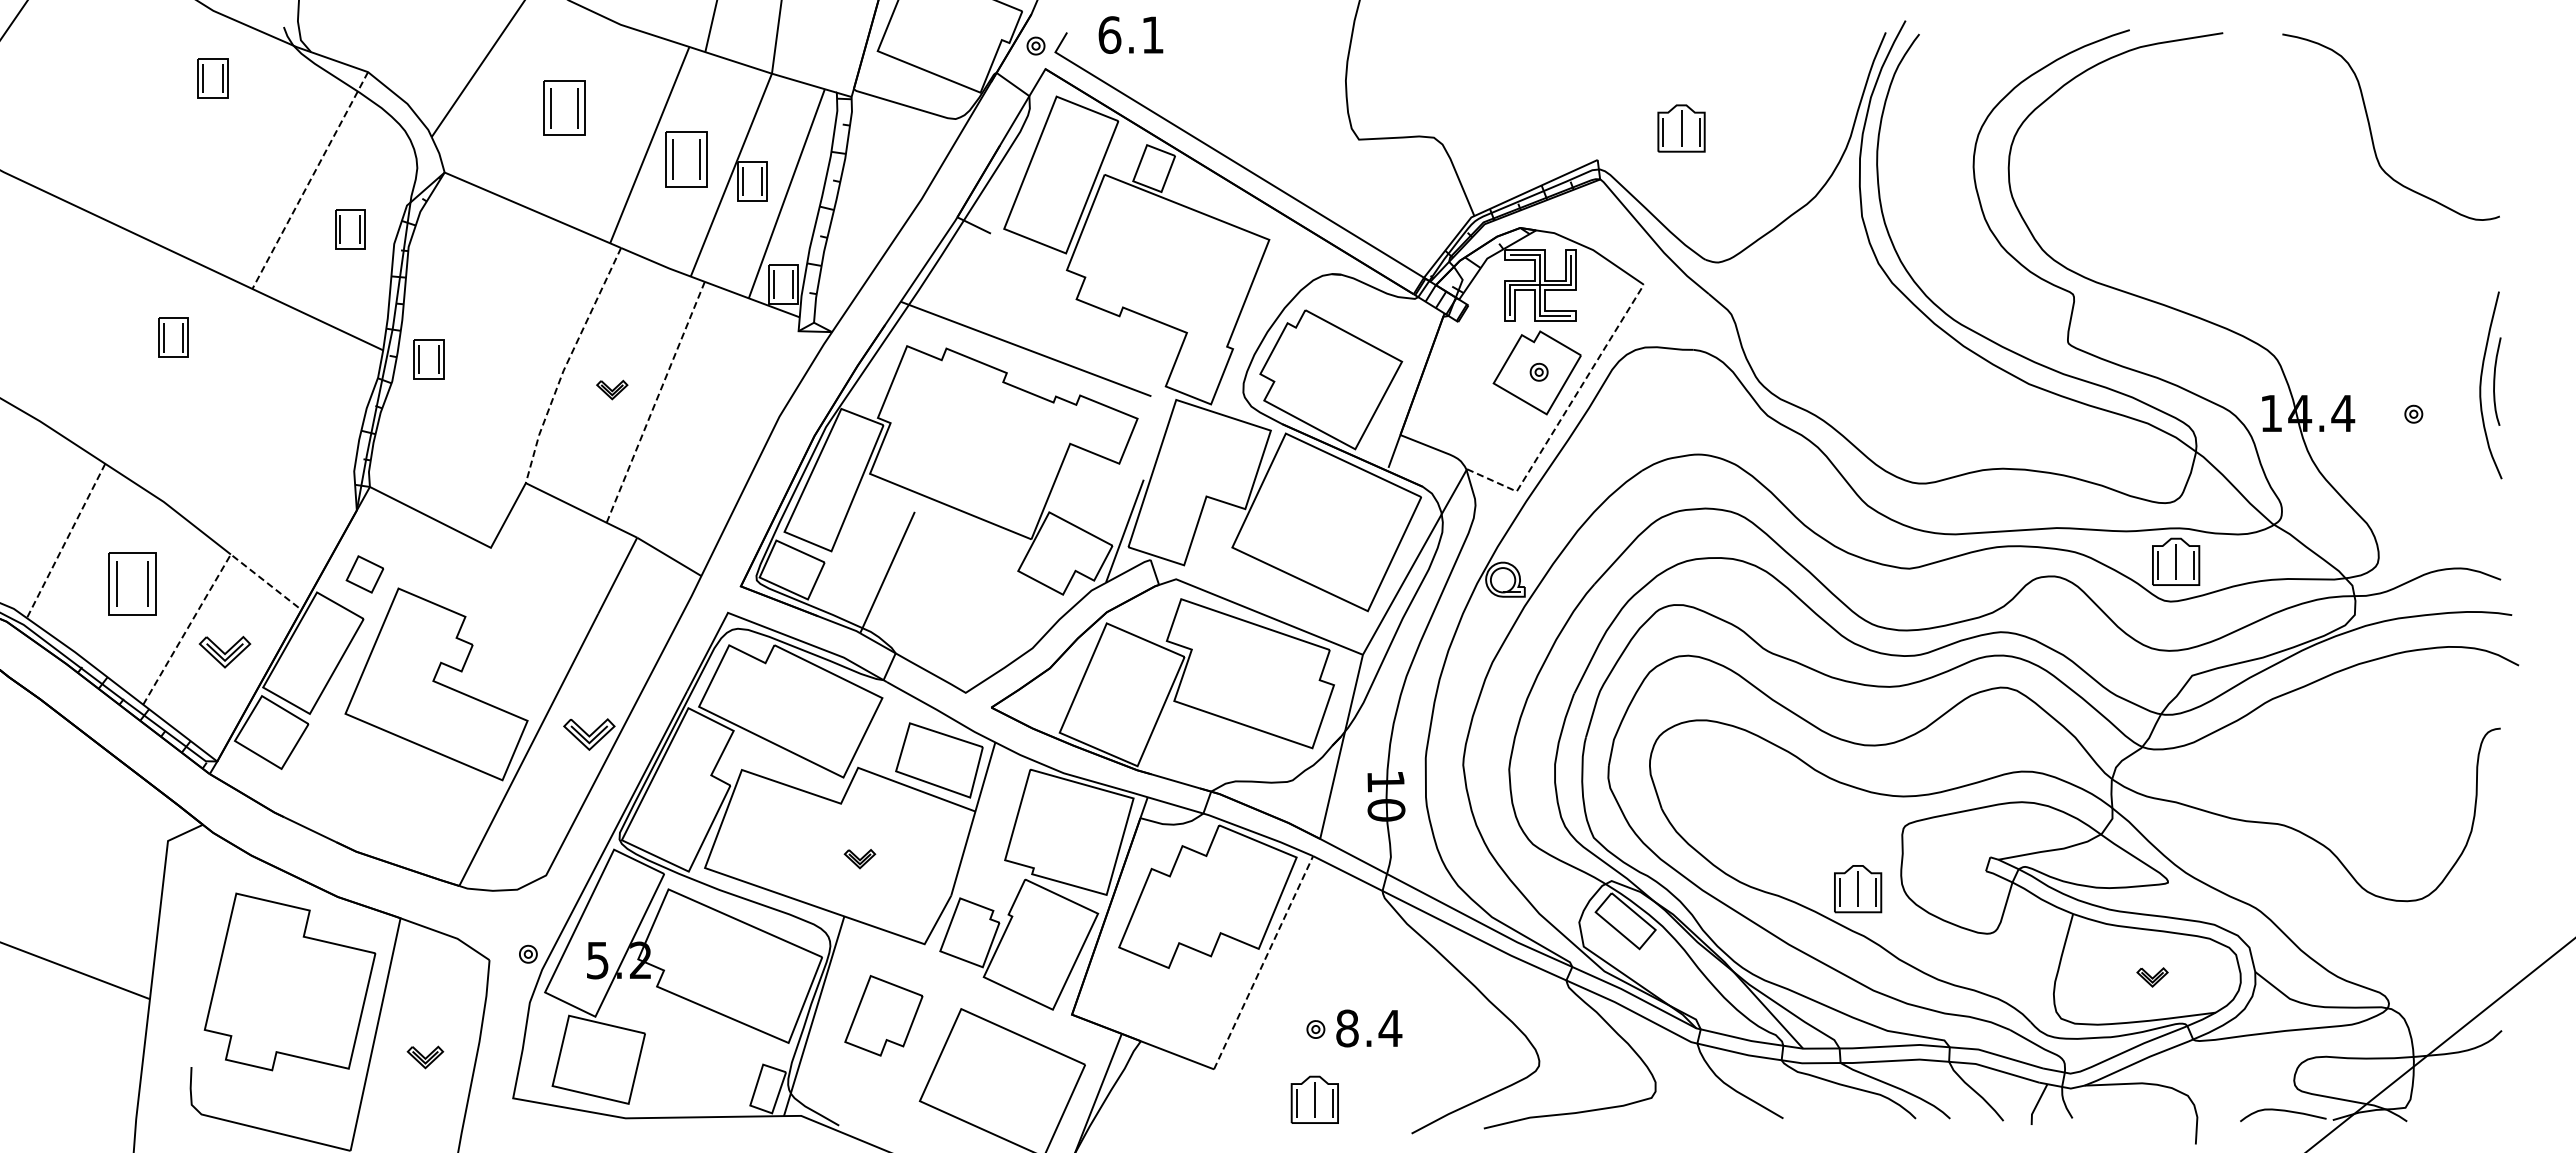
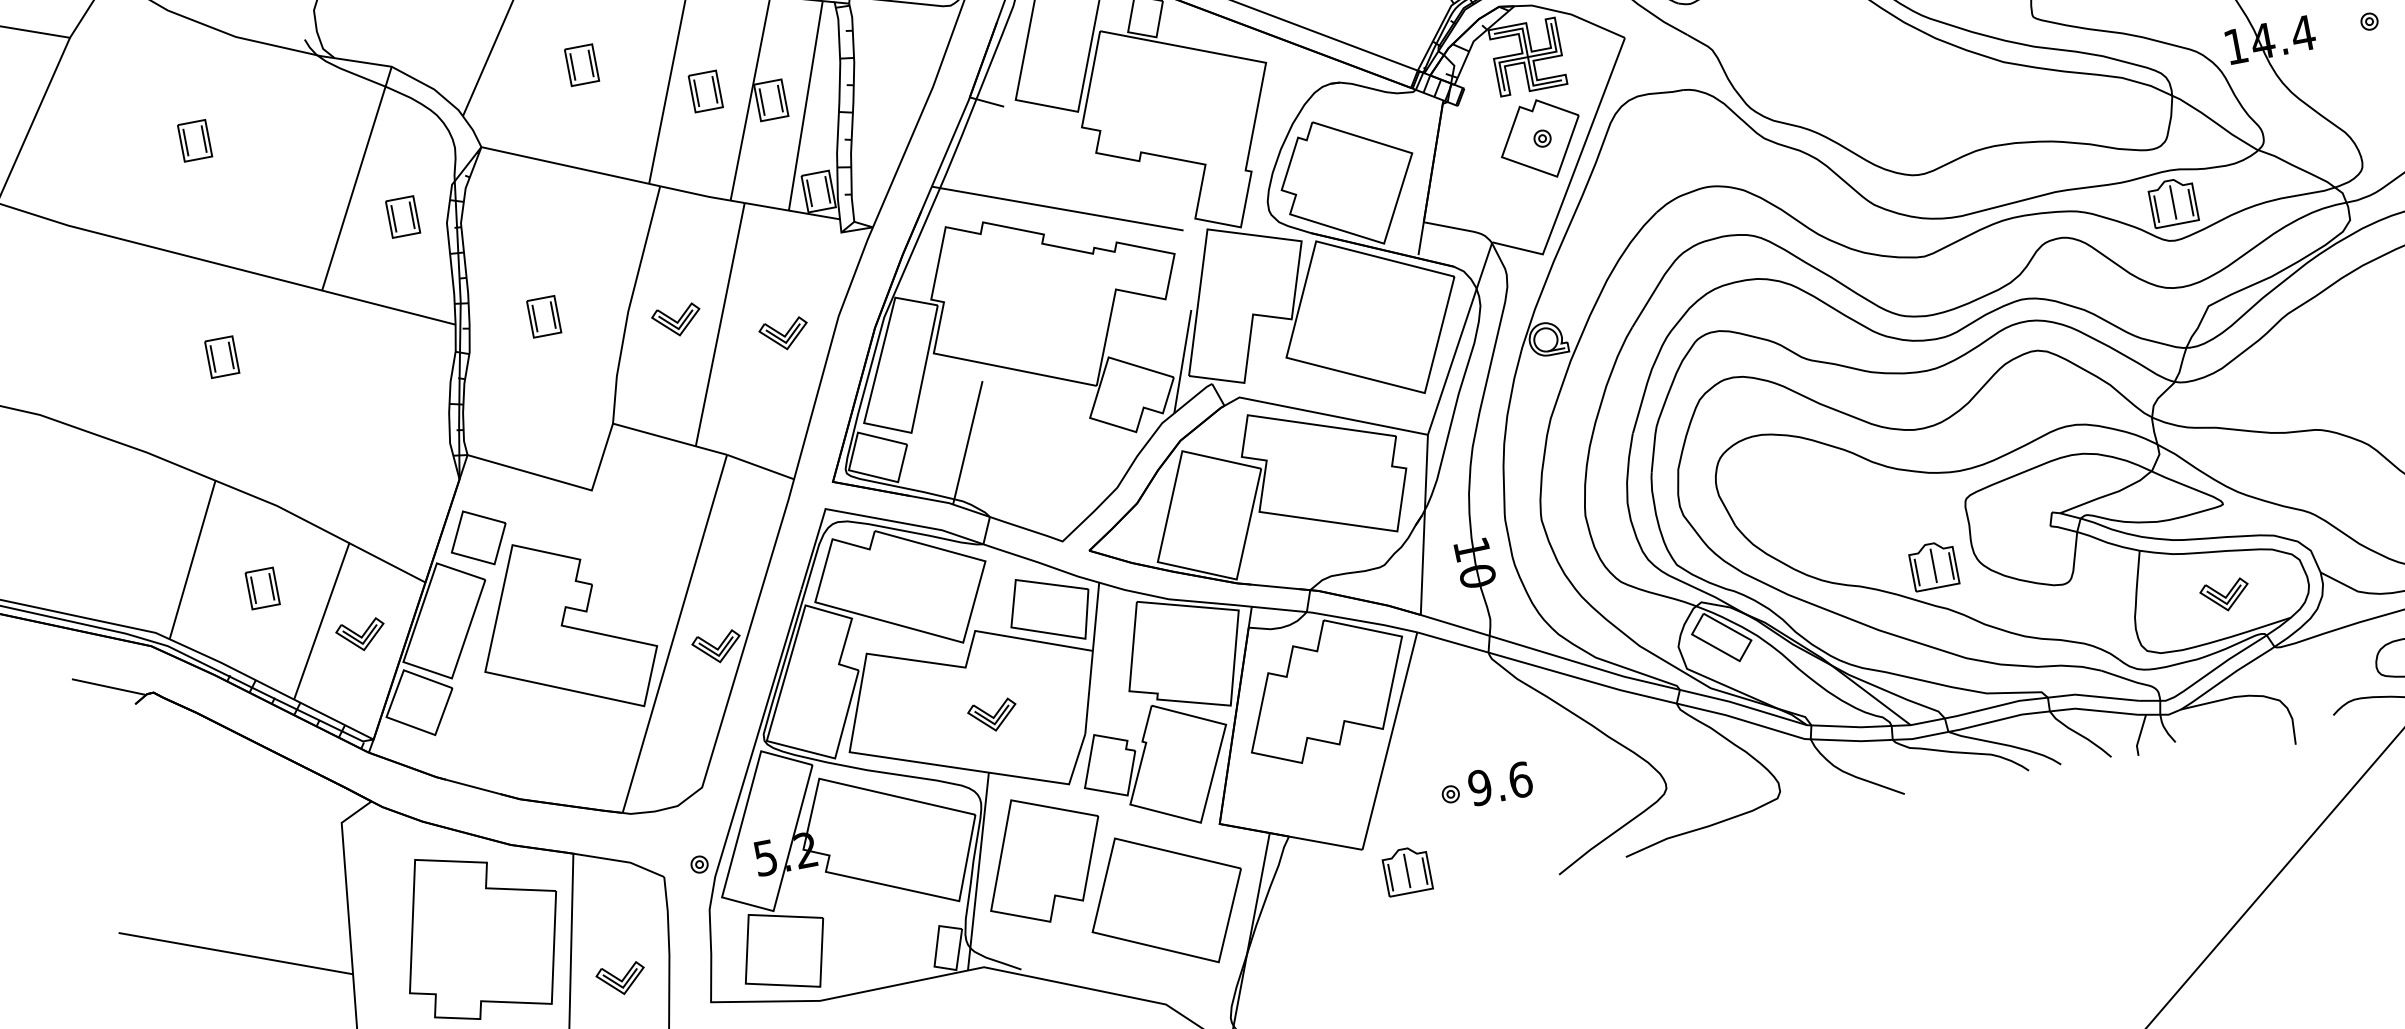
part: (212, 78) -> (194, 140), moved
part: (564, 107) -> (582, 64), size x0.71
part: (686, 159) -> (705, 91), size x0.71
line: (310, 180) -> (357, 178), dashed -> solid
part: (173, 337) -> (222, 356), moved
part: (428, 359) -> (543, 316), moved
line: (566, 364) -> (629, 305), dashed -> solid
part: (612, 389) -> (677, 320), size x1.67
line: (655, 402) -> (720, 324), dashed -> solid
line: (1565, 411) -> (1574, 170), dashed -> solid
part: (719, 425) -> (784, 335), added
line: (66, 540) -> (192, 559), dashed -> solid
part: (364, 574) -> (478, 538), size x1.67
part: (132, 584) -> (262, 588), size x0.62
line: (210, 589) -> (336, 579), dashed -> solid
part: (859, 858) -> (992, 715), size x1.67
line: (1263, 962) -> (1389, 740), dashed -> solid
part: (2152, 977) -> (2225, 596), size x1.67
part: (883, 1015) -> (1043, 858), size x1.67
text: (1369, 1028) -> (1500, 783), 8.4 -> 9.6
part: (425, 1057) -> (621, 979), size x1.43
part: (1314, 1099) -> (1406, 870), moved

